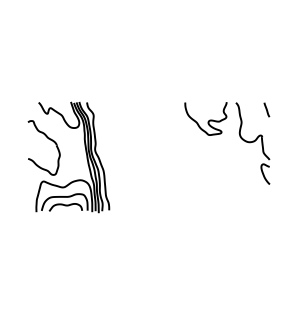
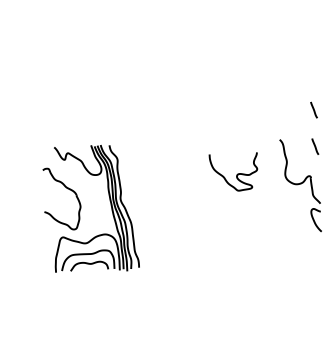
line: (266, 77) -> (313, 109), added
curve: (208, 120) -> (236, 174), moved

